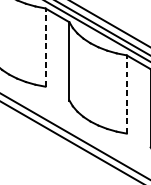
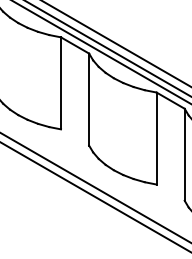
line: (45, 46) -> (61, 82), dashed -> solid
line: (126, 94) -> (156, 138), dashed -> solid

